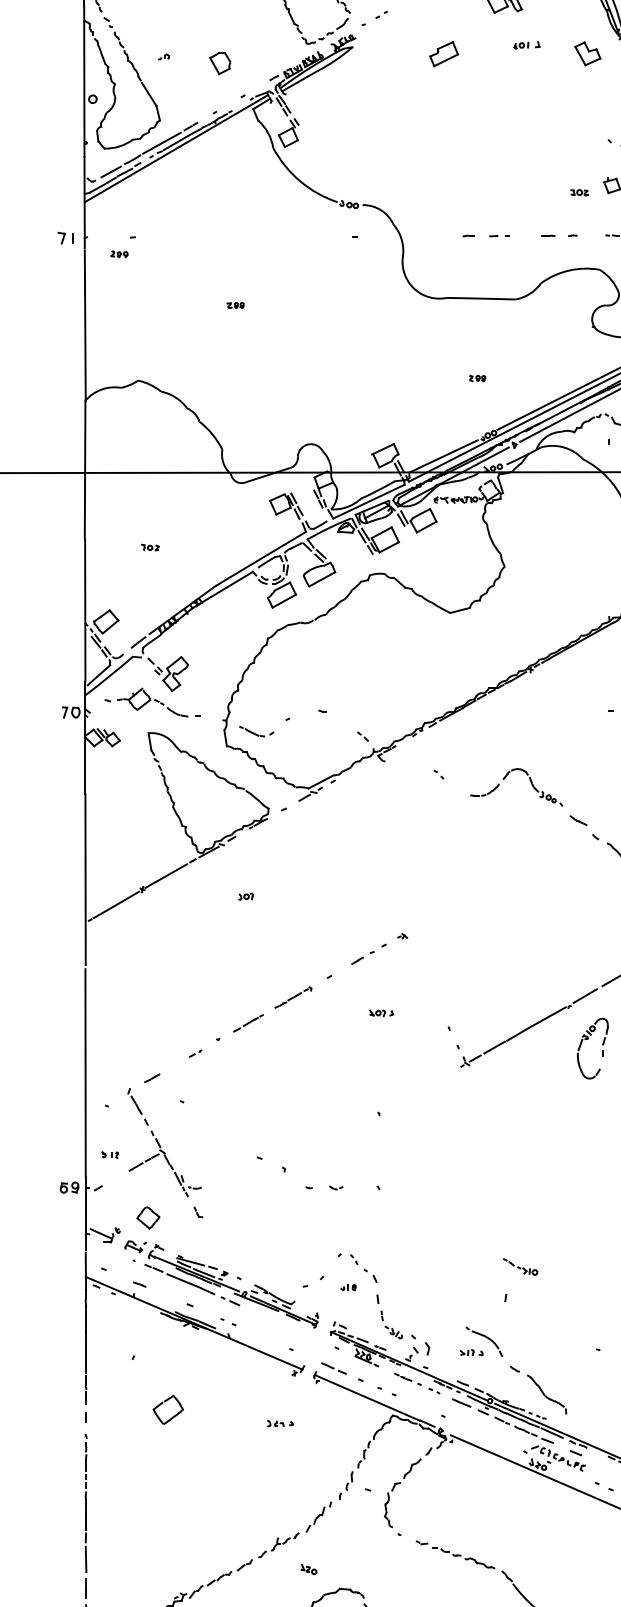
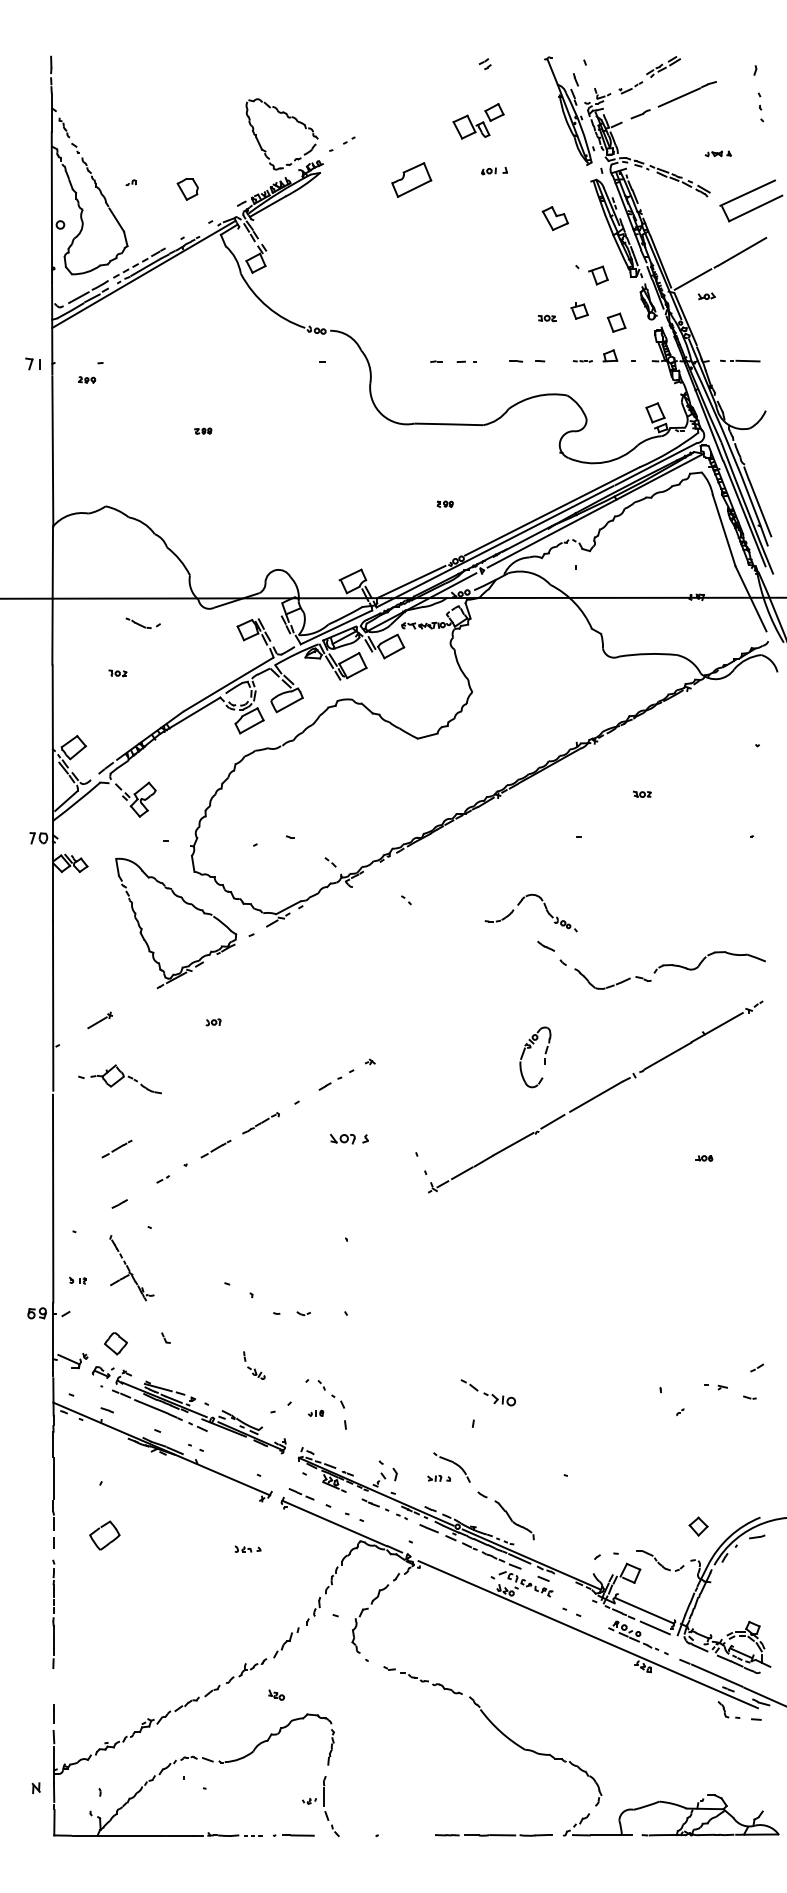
part: (443, 53) -> (411, 179), size x1.4
part: (586, 53) -> (554, 218), moved
line: (161, 143) -> (129, 269), solid -> dashed
part: (145, 702) -> (119, 1079), moved
part: (255, 730) -> (142, 622), moved
part: (506, 776) -> (521, 902), moved
line: (165, 875) -> (133, 1001), removed
line: (105, 910) -> (73, 1036), removed
part: (380, 1012) -> (348, 1138), size x1.6
line: (148, 1022) -> (116, 1148), added
part: (601, 1049) -> (544, 1058), moved
part: (163, 1141) -> (131, 1267), size x0.6
part: (519, 1266) -> (487, 1392), size x1.6
part: (391, 1324) -> (254, 1365), moved
part: (167, 1409) -> (104, 1535), moved
line: (85, 1558) -> (53, 1684), removed

